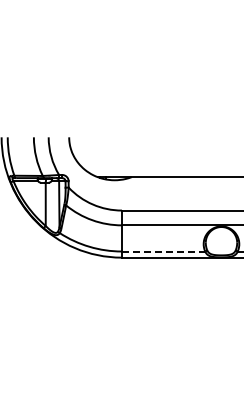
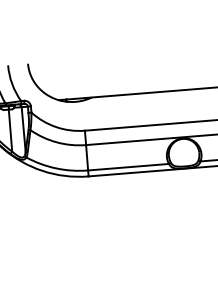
line: (163, 251) -> (128, 167), dashed -> solid

